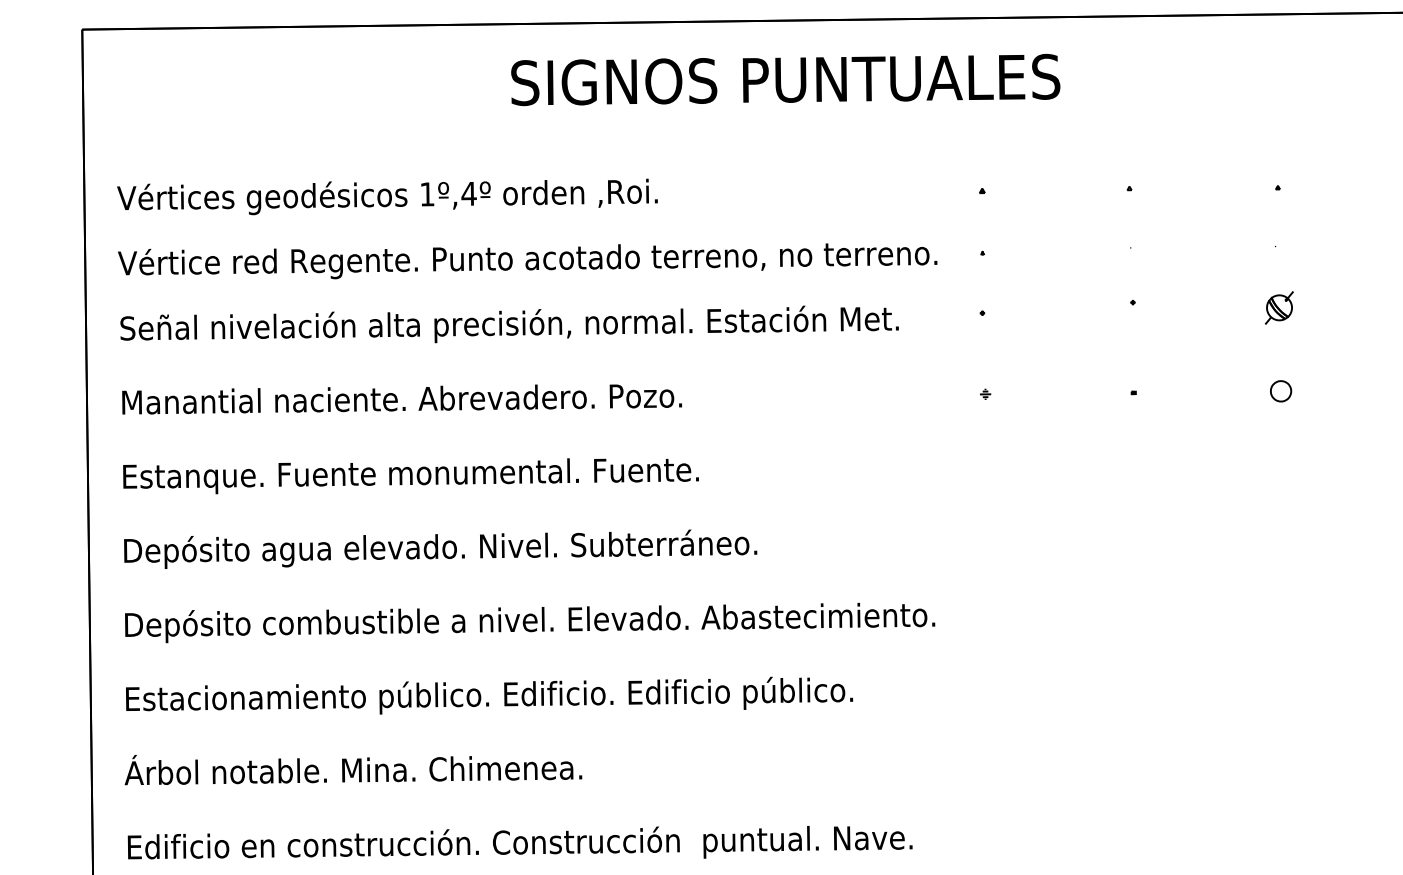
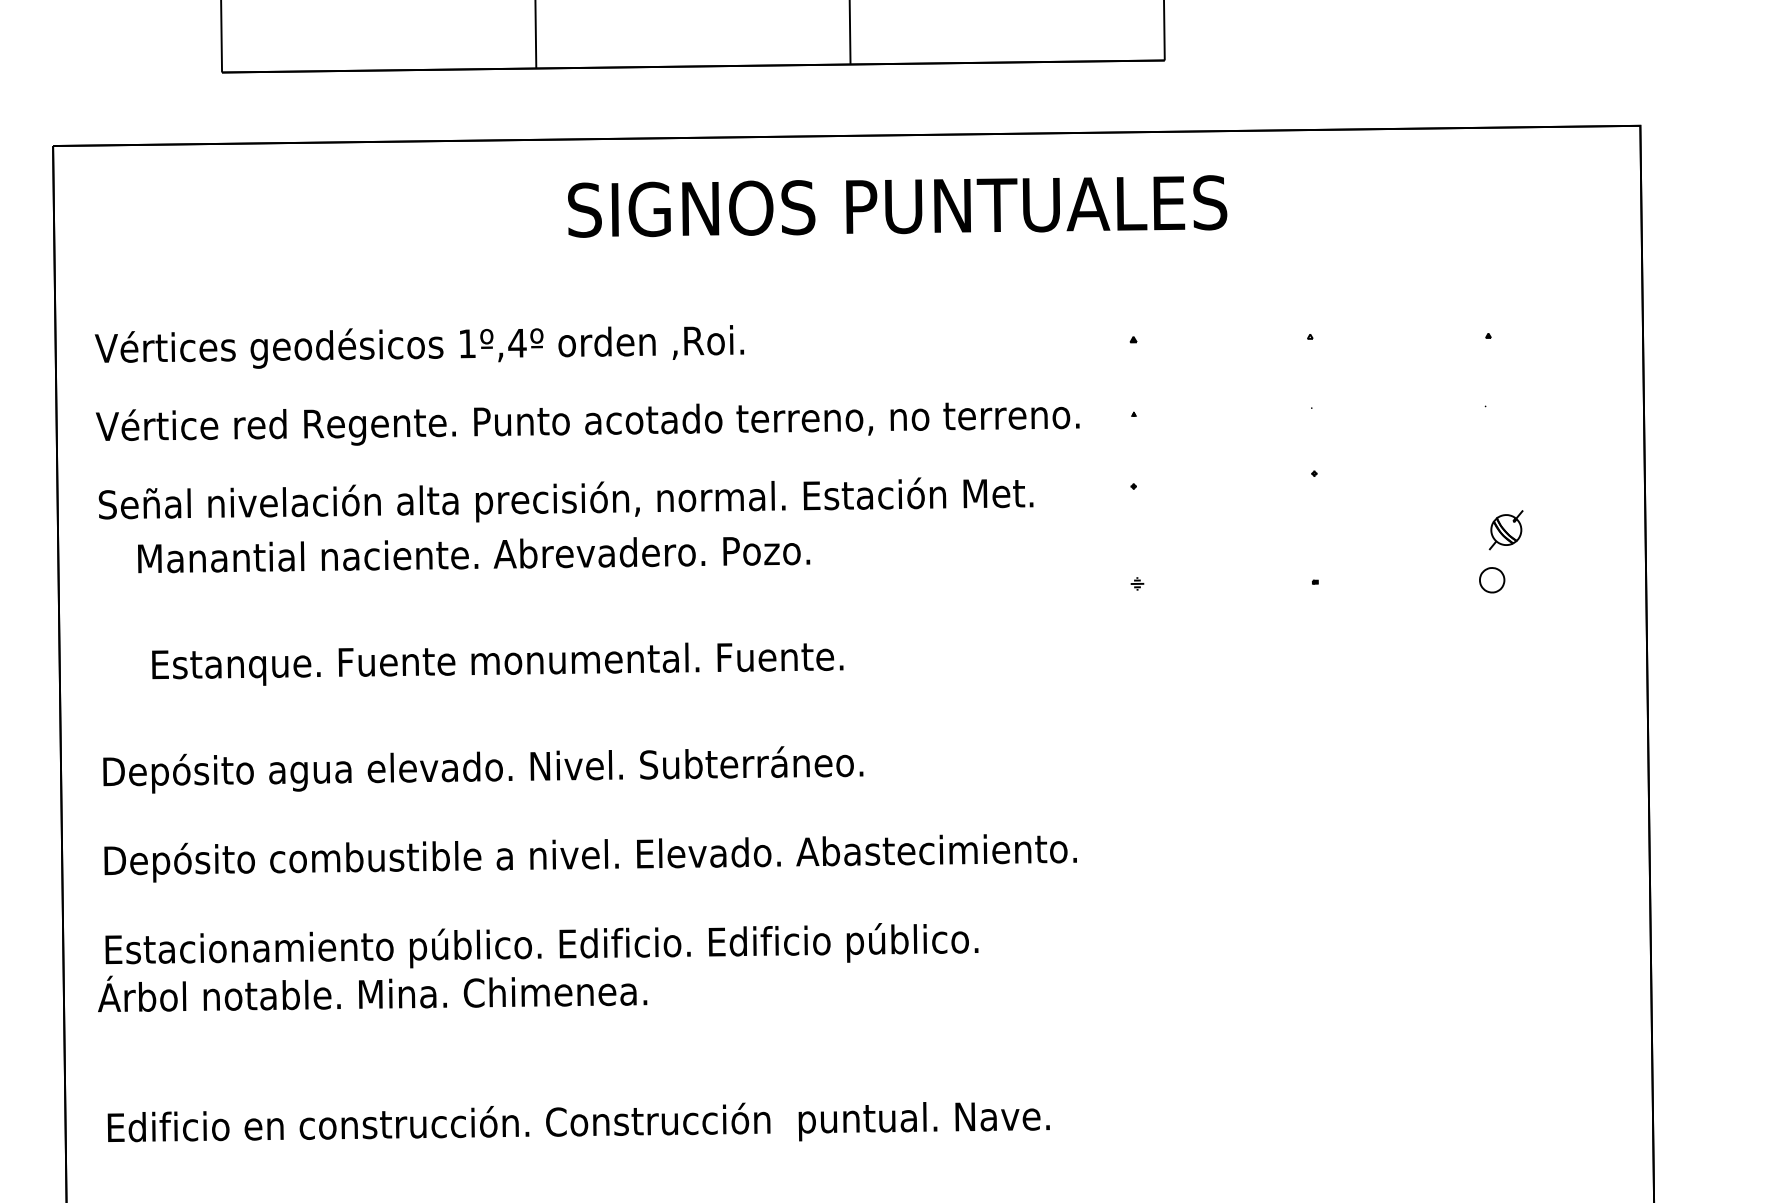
part: (1278, 308) -> (1505, 530), moved
text: (402, 399) -> (474, 555), moved
text: (410, 475) -> (497, 663), moved
text: (353, 769) -> (372, 993), moved

